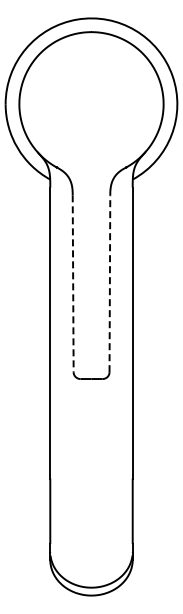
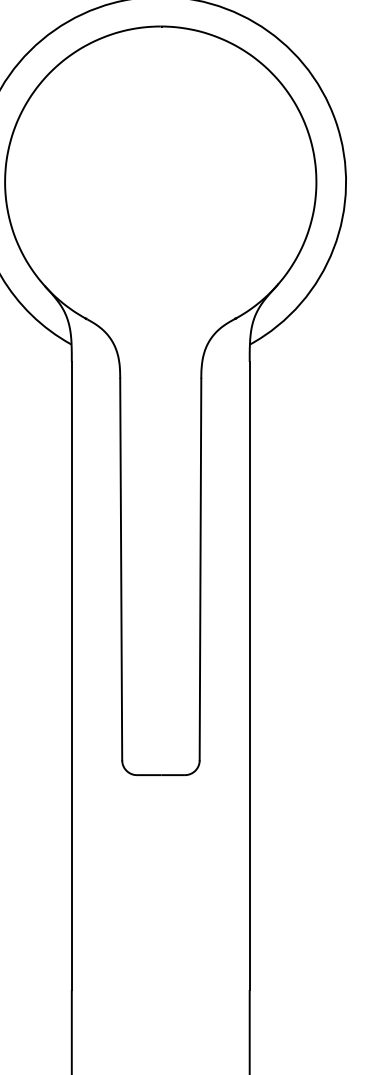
line: (109, 283) -> (199, 568), dashed -> solid
line: (73, 284) -> (121, 571), dashed -> solid

